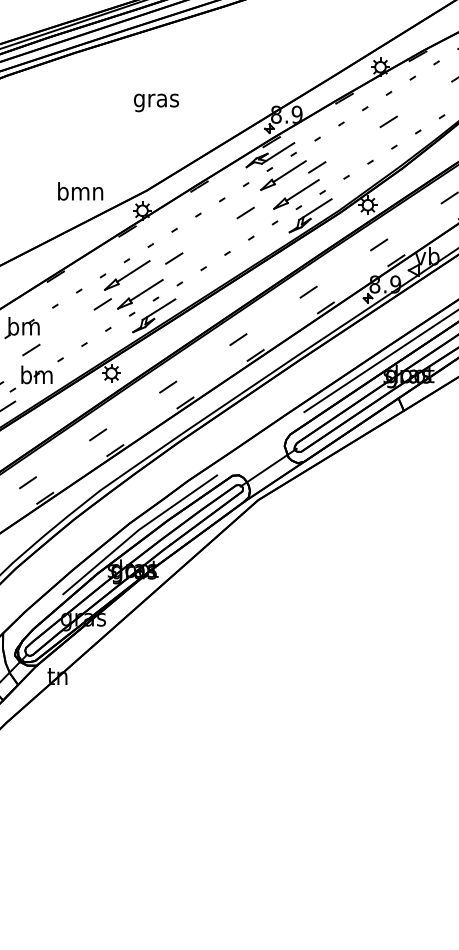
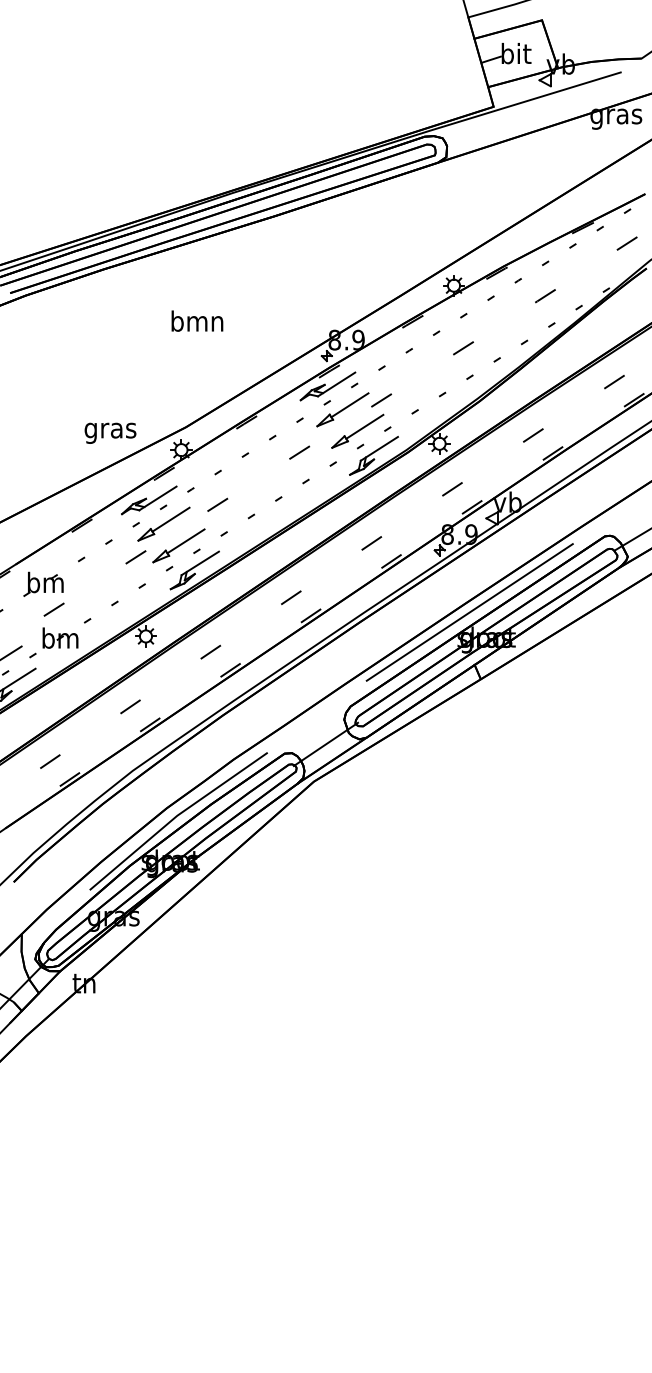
text: (156, 100) -> (197, 323), gras -> bmn
text: (80, 193) -> (110, 430), bmn -> gras
part: (114, 254) -> (149, 500), added

